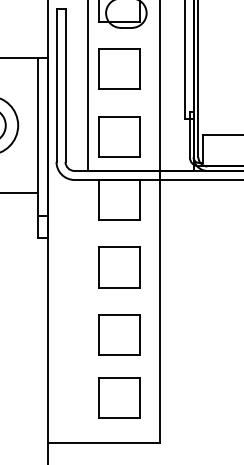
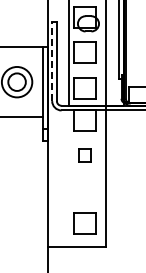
line: (57, 85) -> (52, 61), solid -> dashed
part: (118, 266) -> (84, 155), size x0.6
part: (118, 335) -> (84, 191), removed

